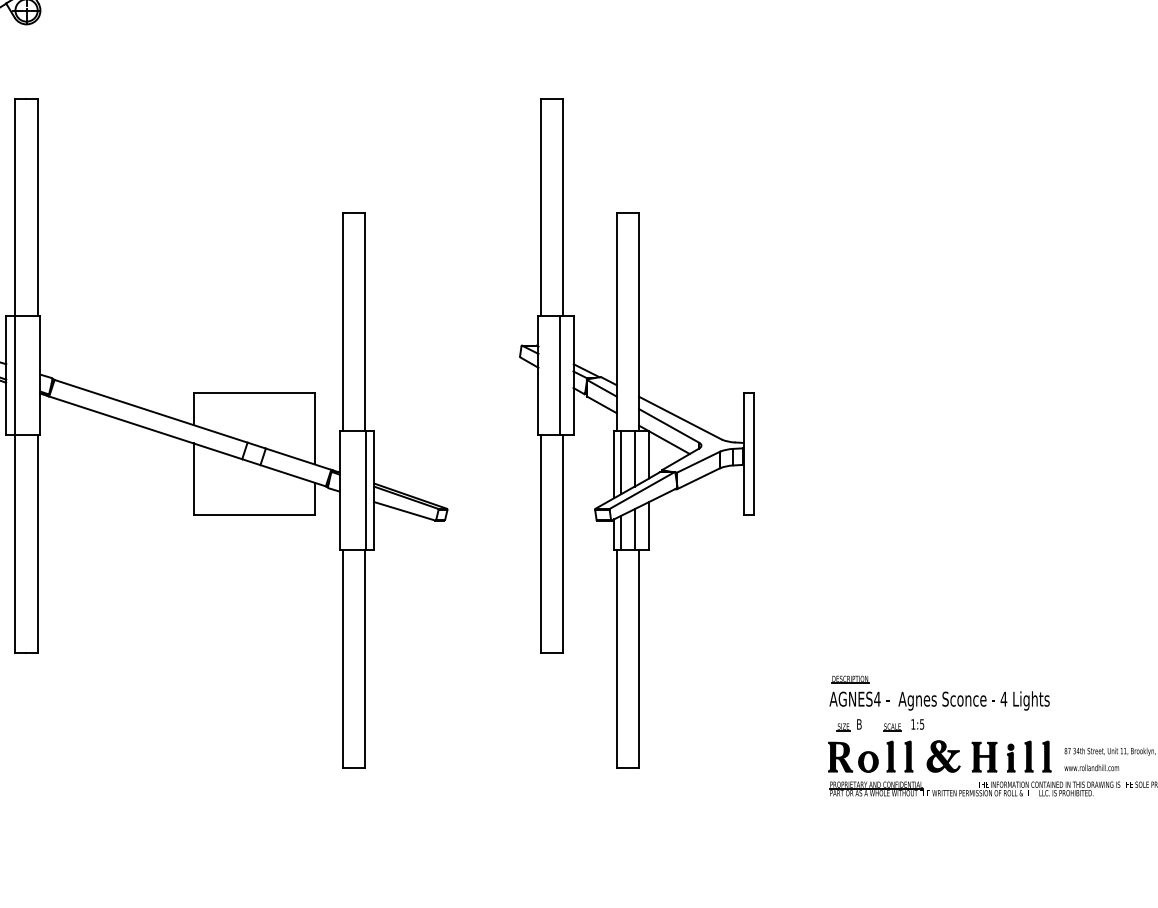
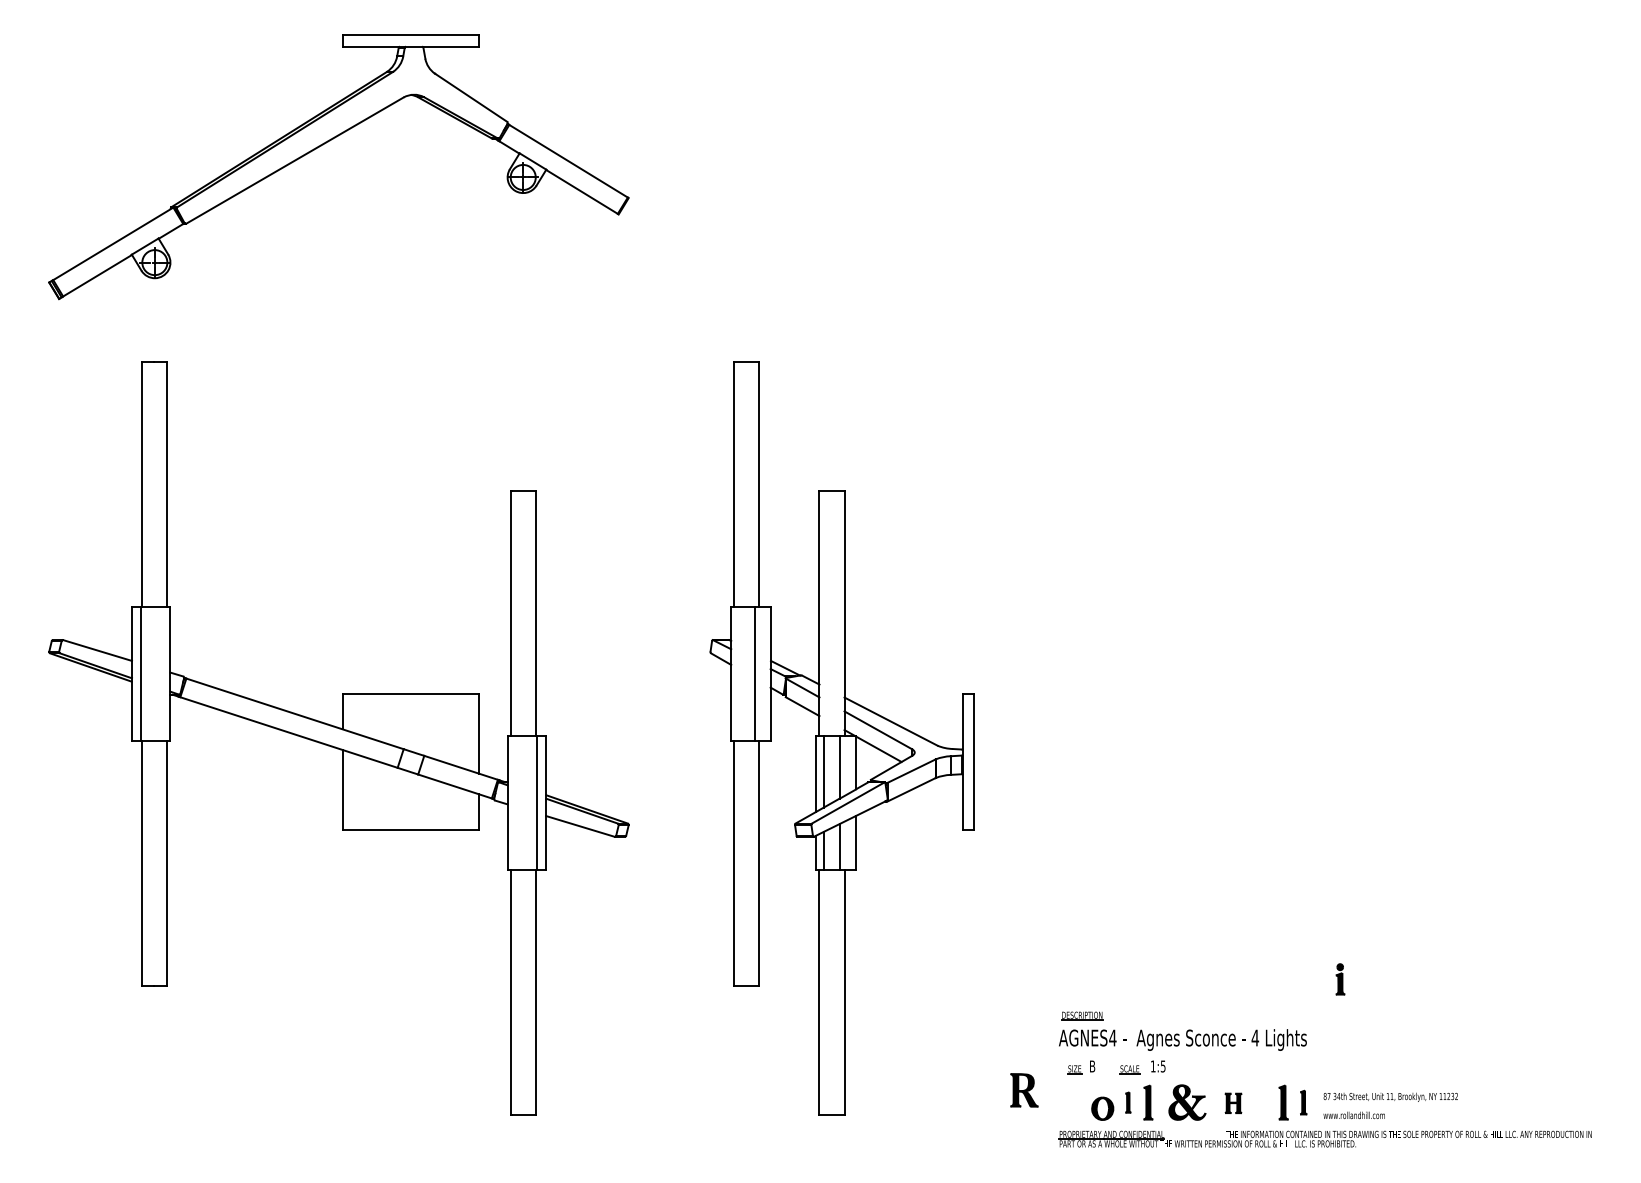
part: (891, 756) -> (1128, 1102), size x0.6
part: (1046, 756) -> (1303, 1102), size x0.7
part: (840, 757) -> (1024, 1090), moved
part: (984, 757) -> (1233, 1103), size x0.6
part: (1011, 758) -> (1340, 979), moved

